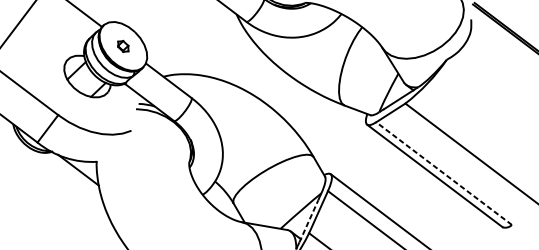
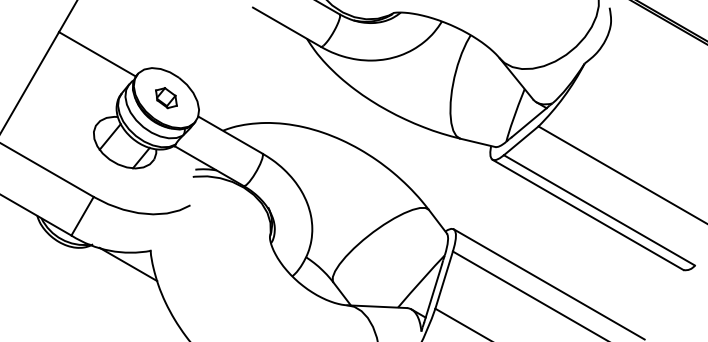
part: (123, 46) -> (166, 98), size x1.43
line: (444, 173) -> (599, 210), dashed -> solid
line: (309, 221) -> (433, 293), dashed -> solid

